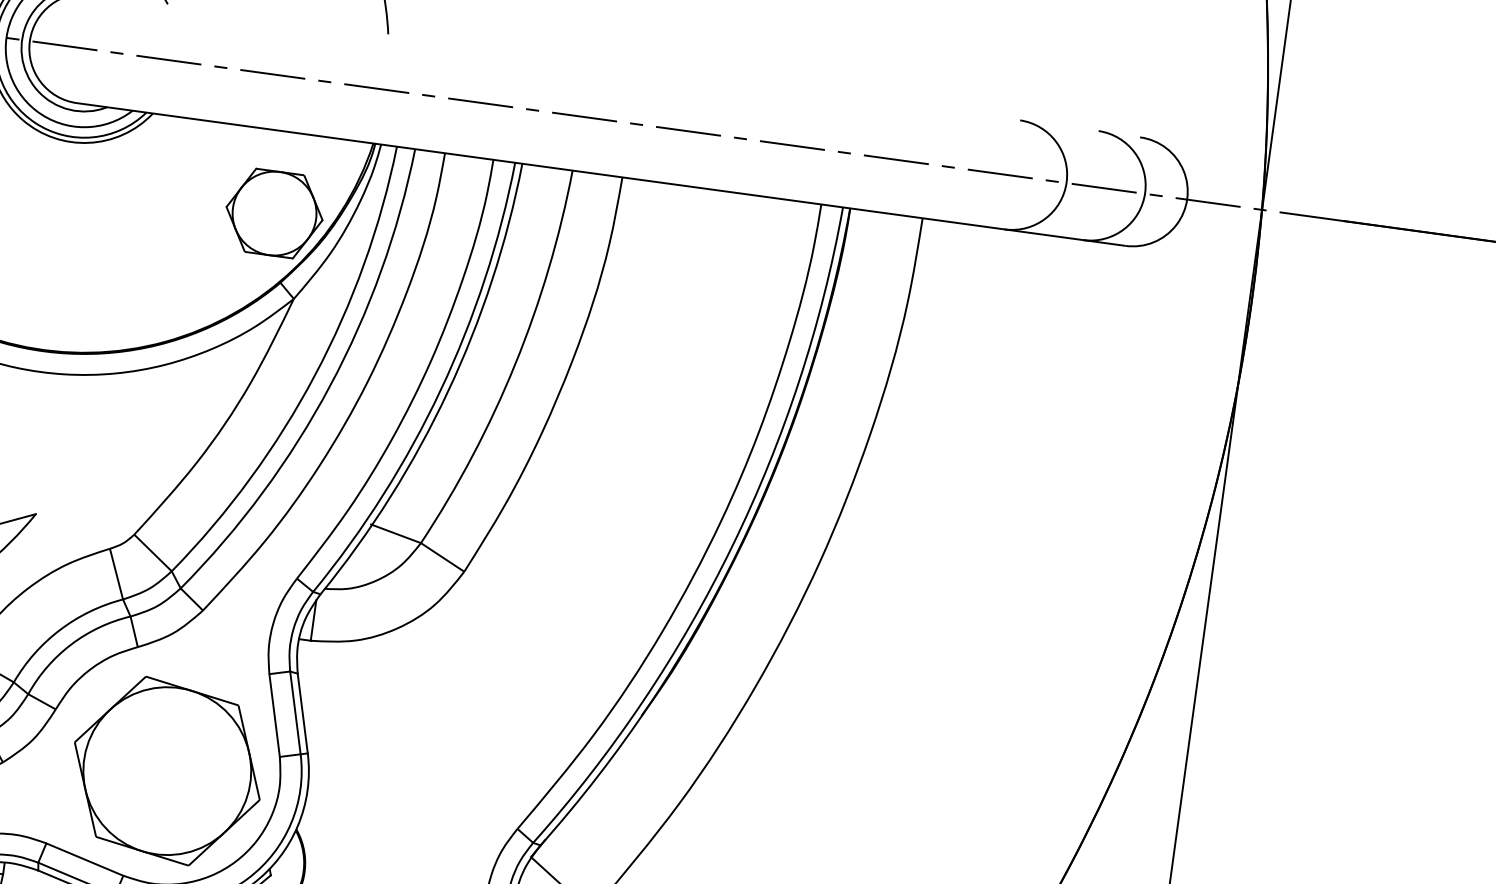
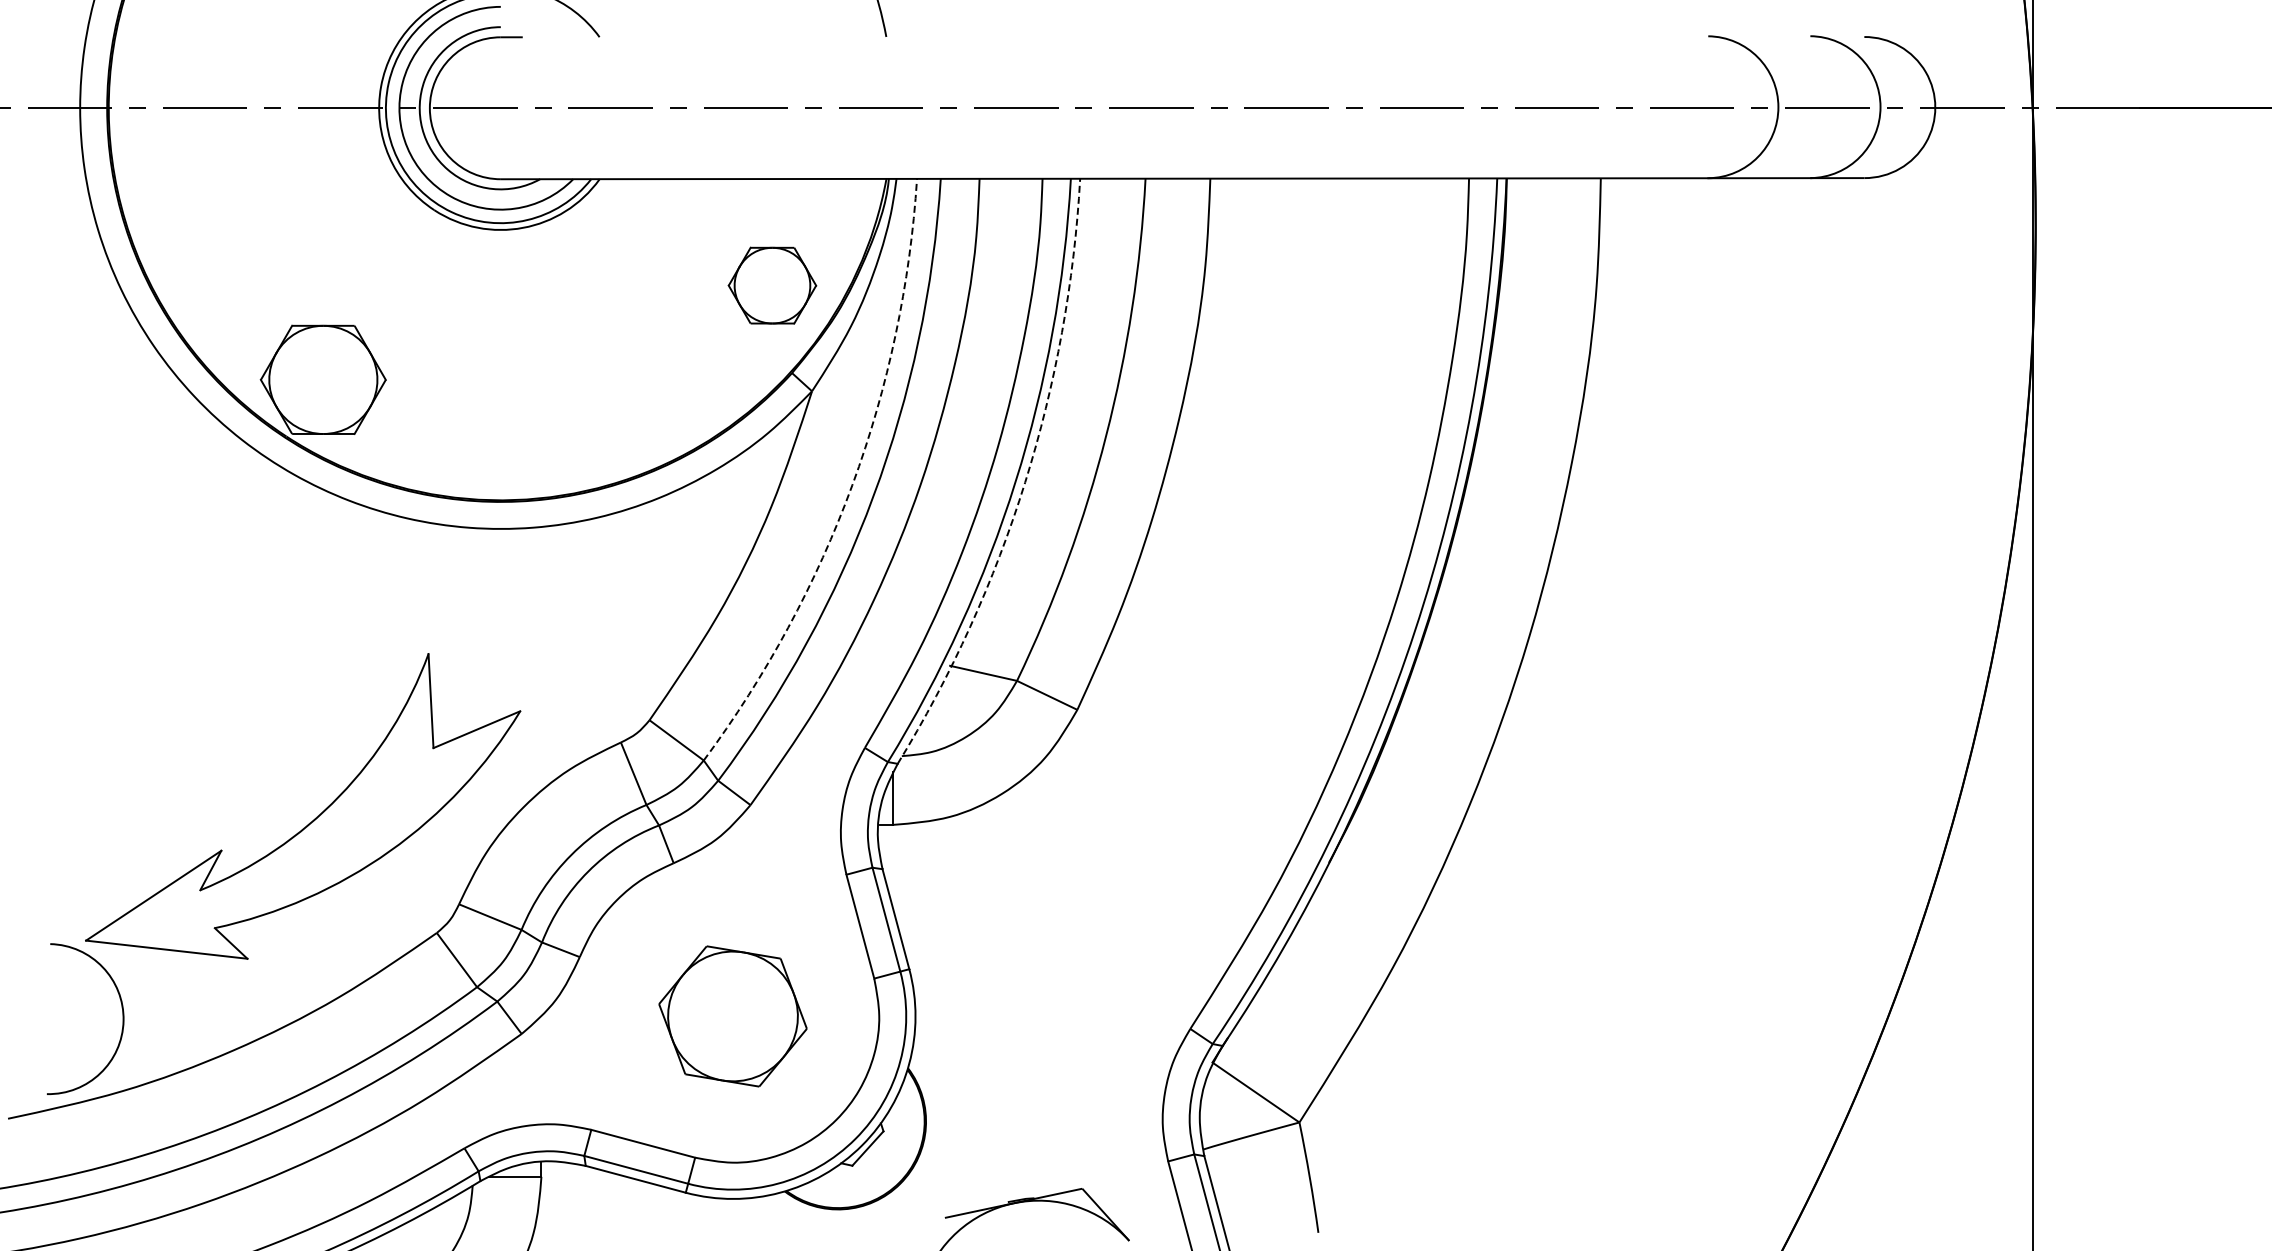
part: (274, 213) -> (772, 285), size x0.7
arc: (315, 375) -> (852, 485), solid -> dashed
arc: (448, 391) -> (1025, 482), solid -> dashed
part: (166, 771) -> (732, 1016), size x0.6

